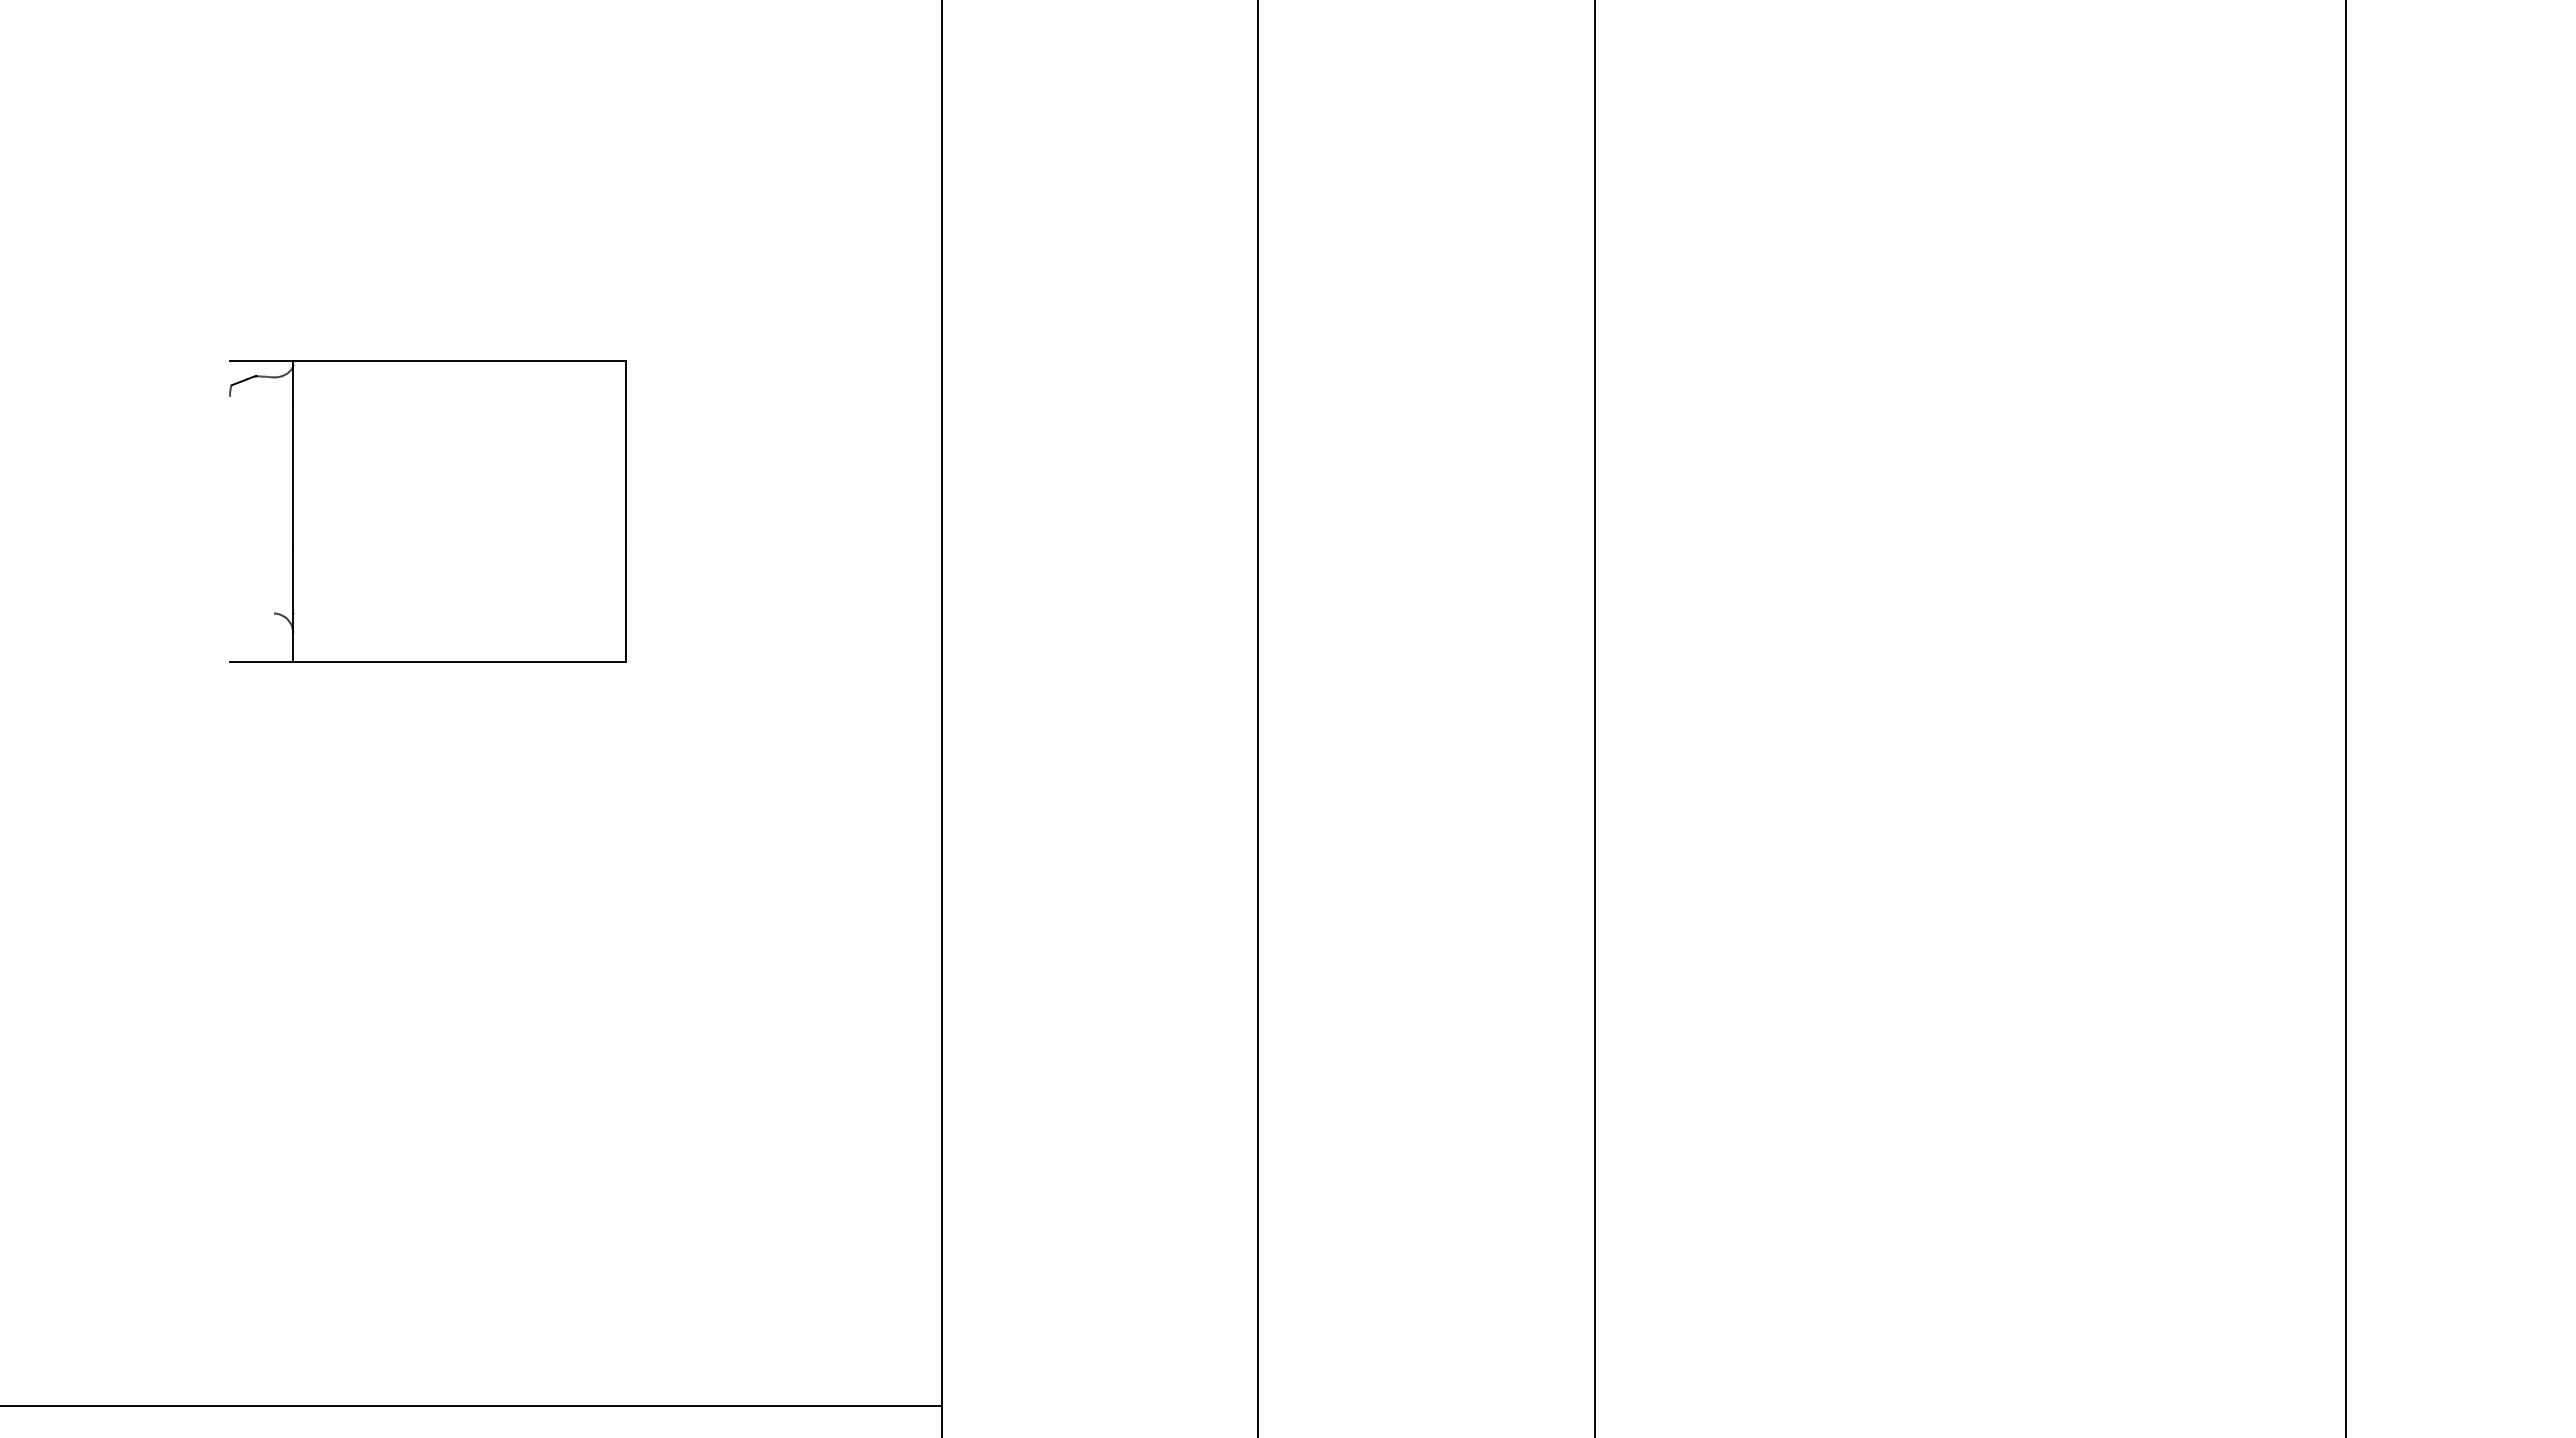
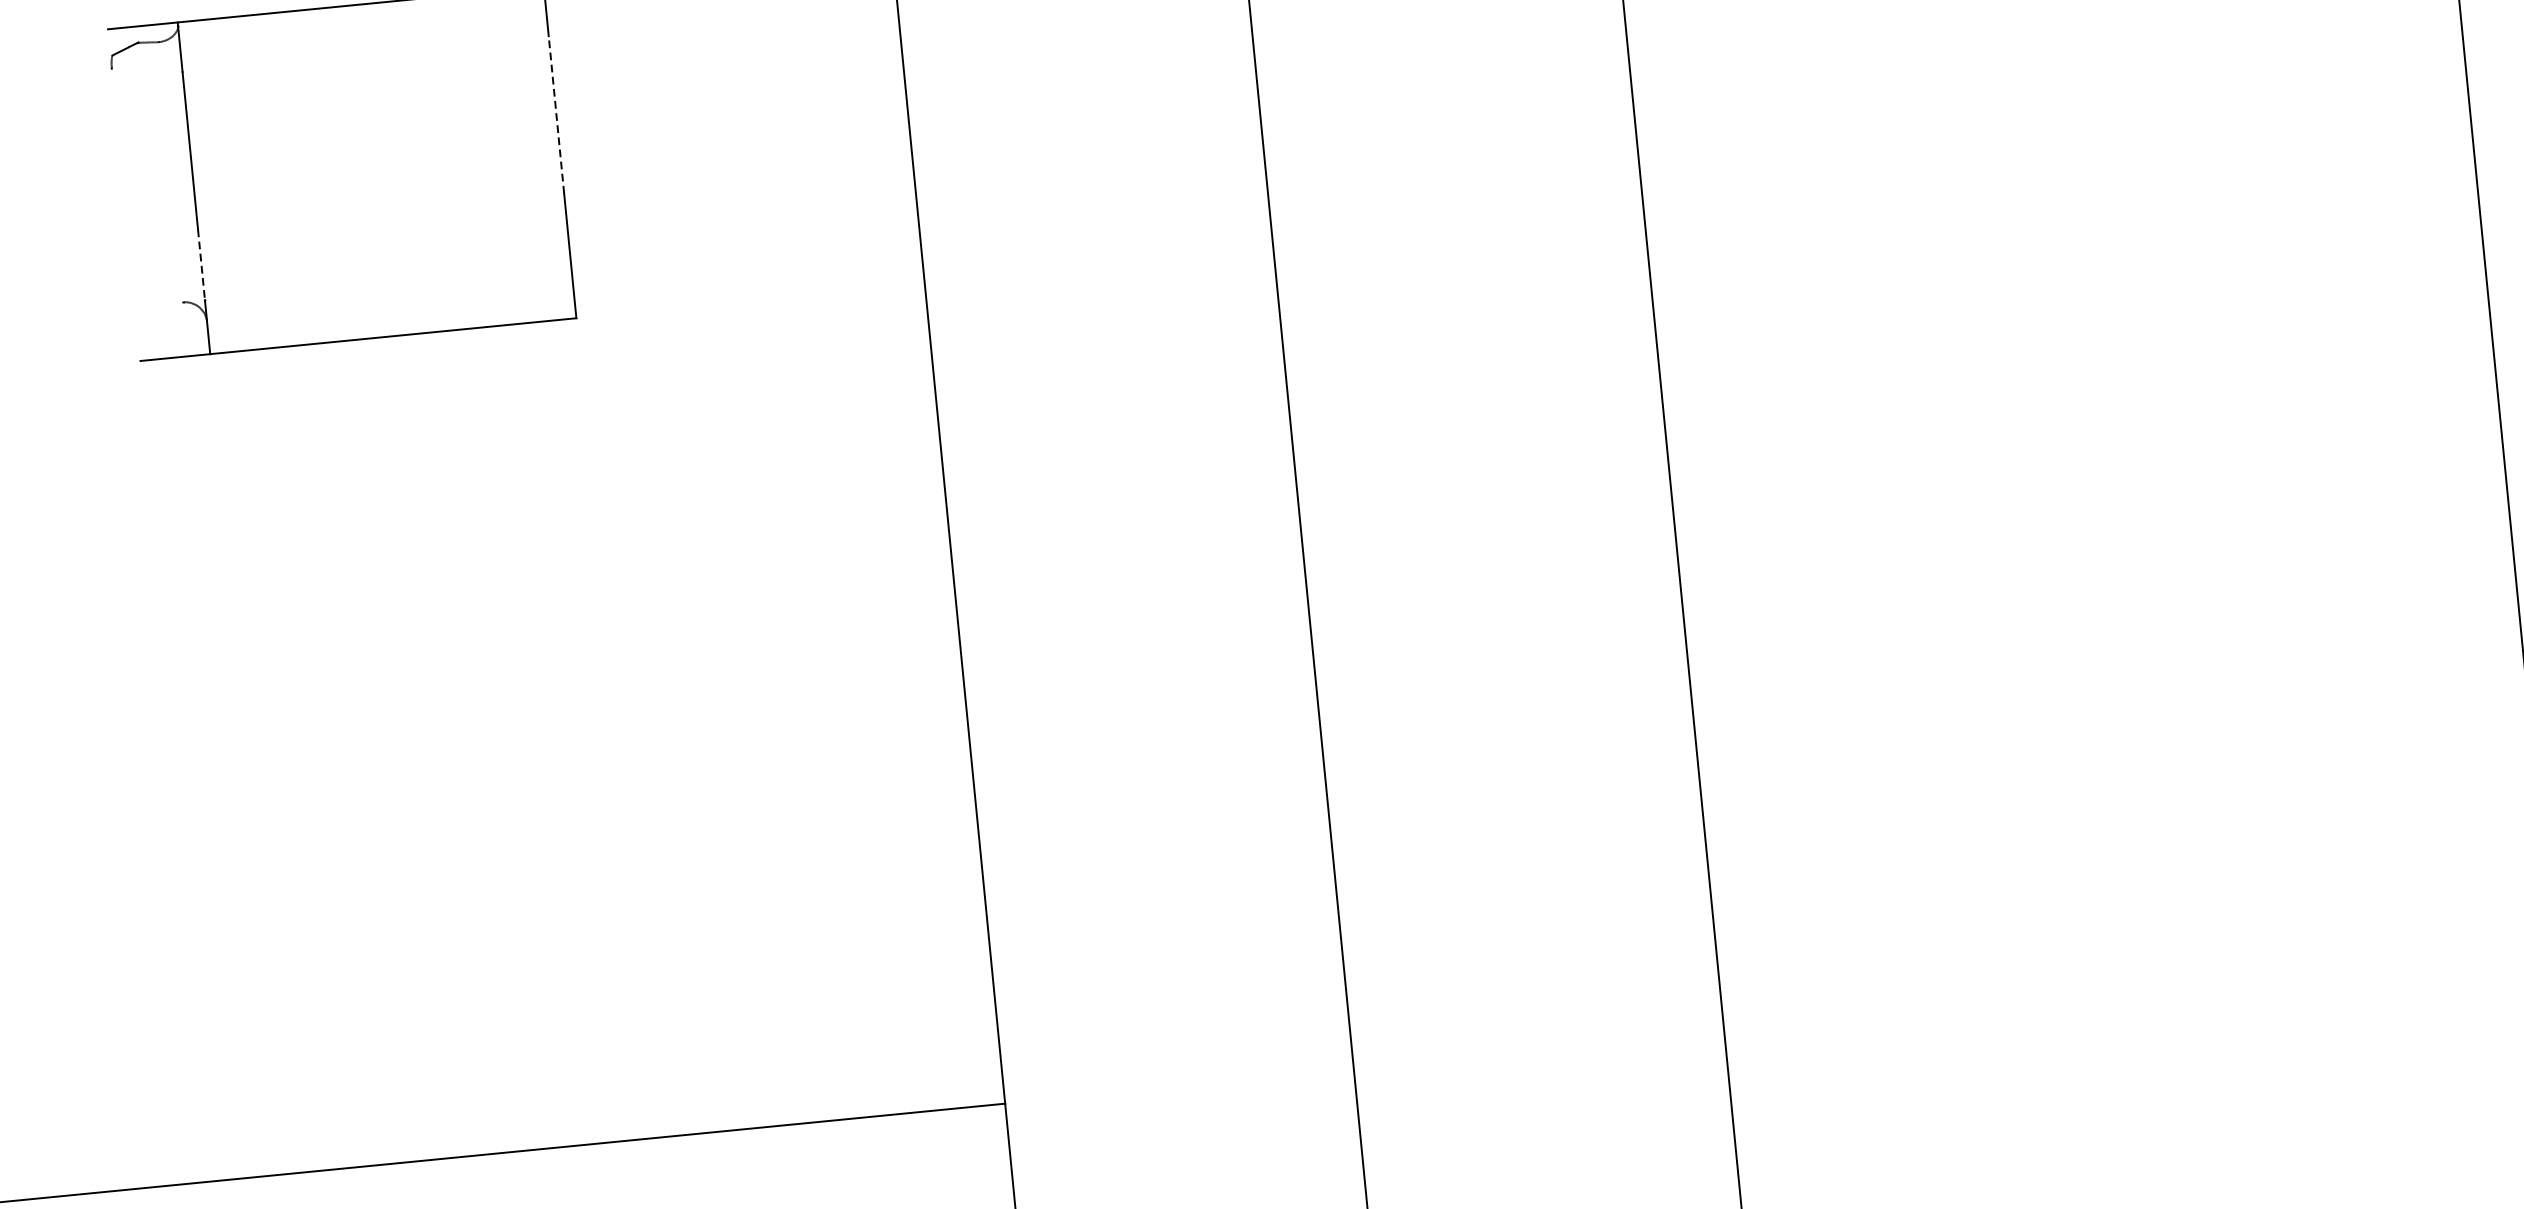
line: (625, 477) -> (556, 114), solid -> dashed
line: (293, 581) -> (201, 264), solid -> dashed

